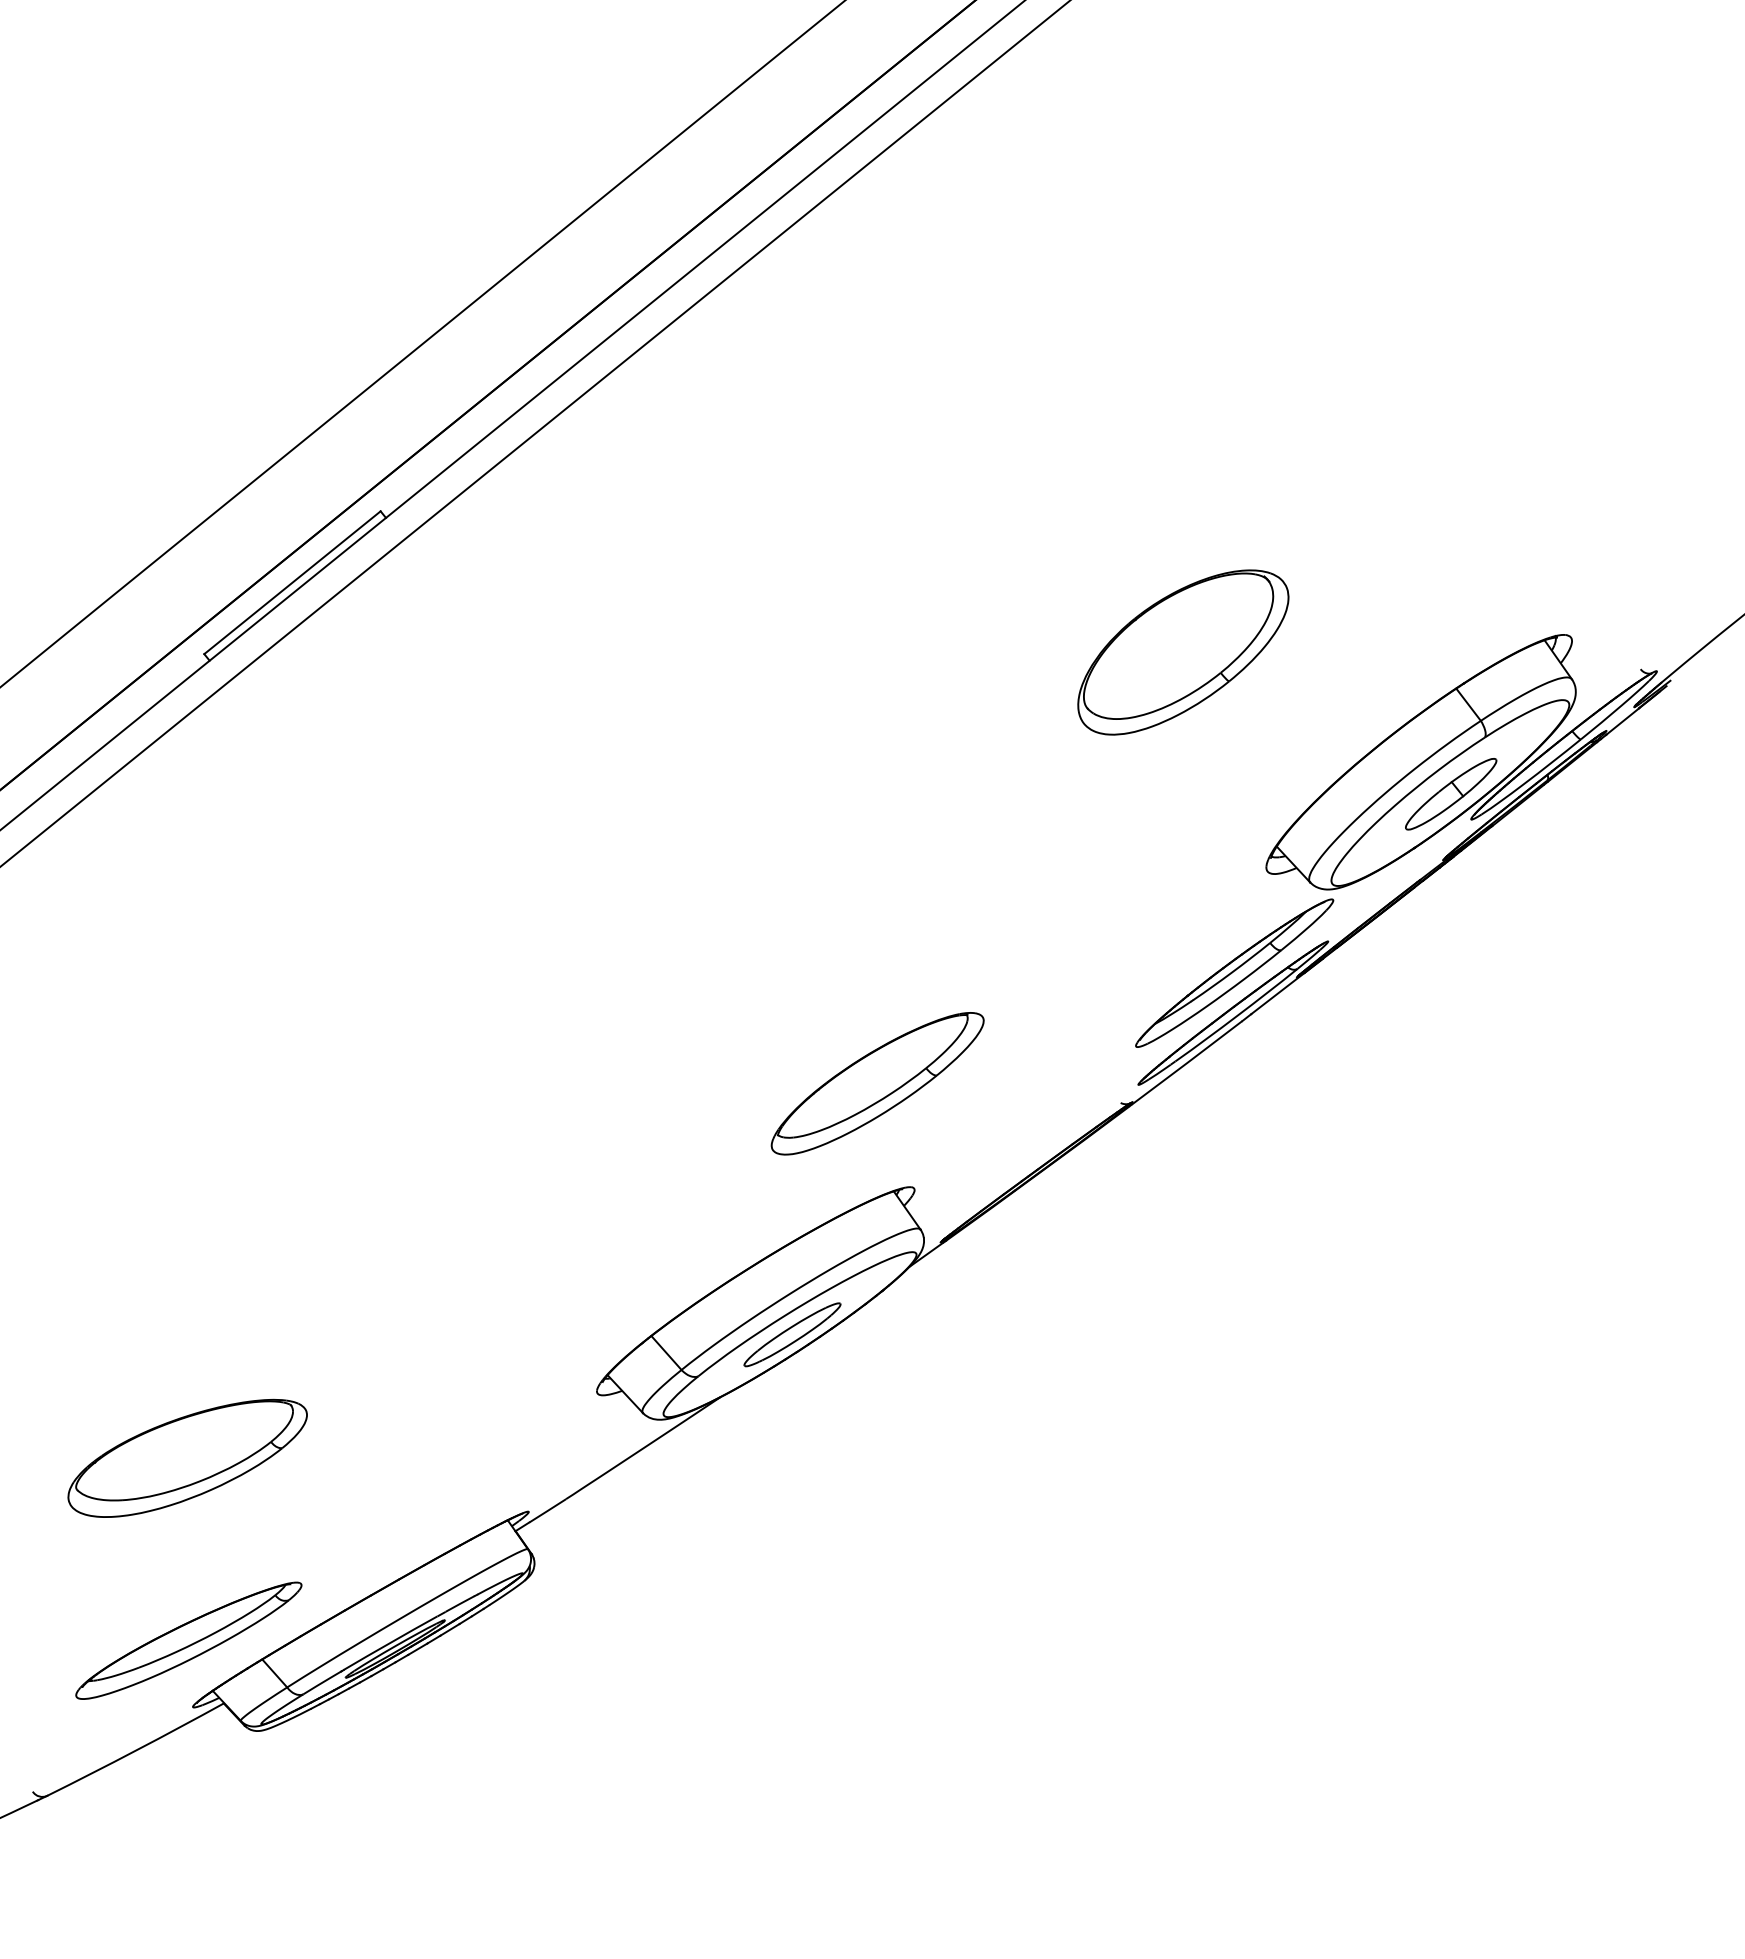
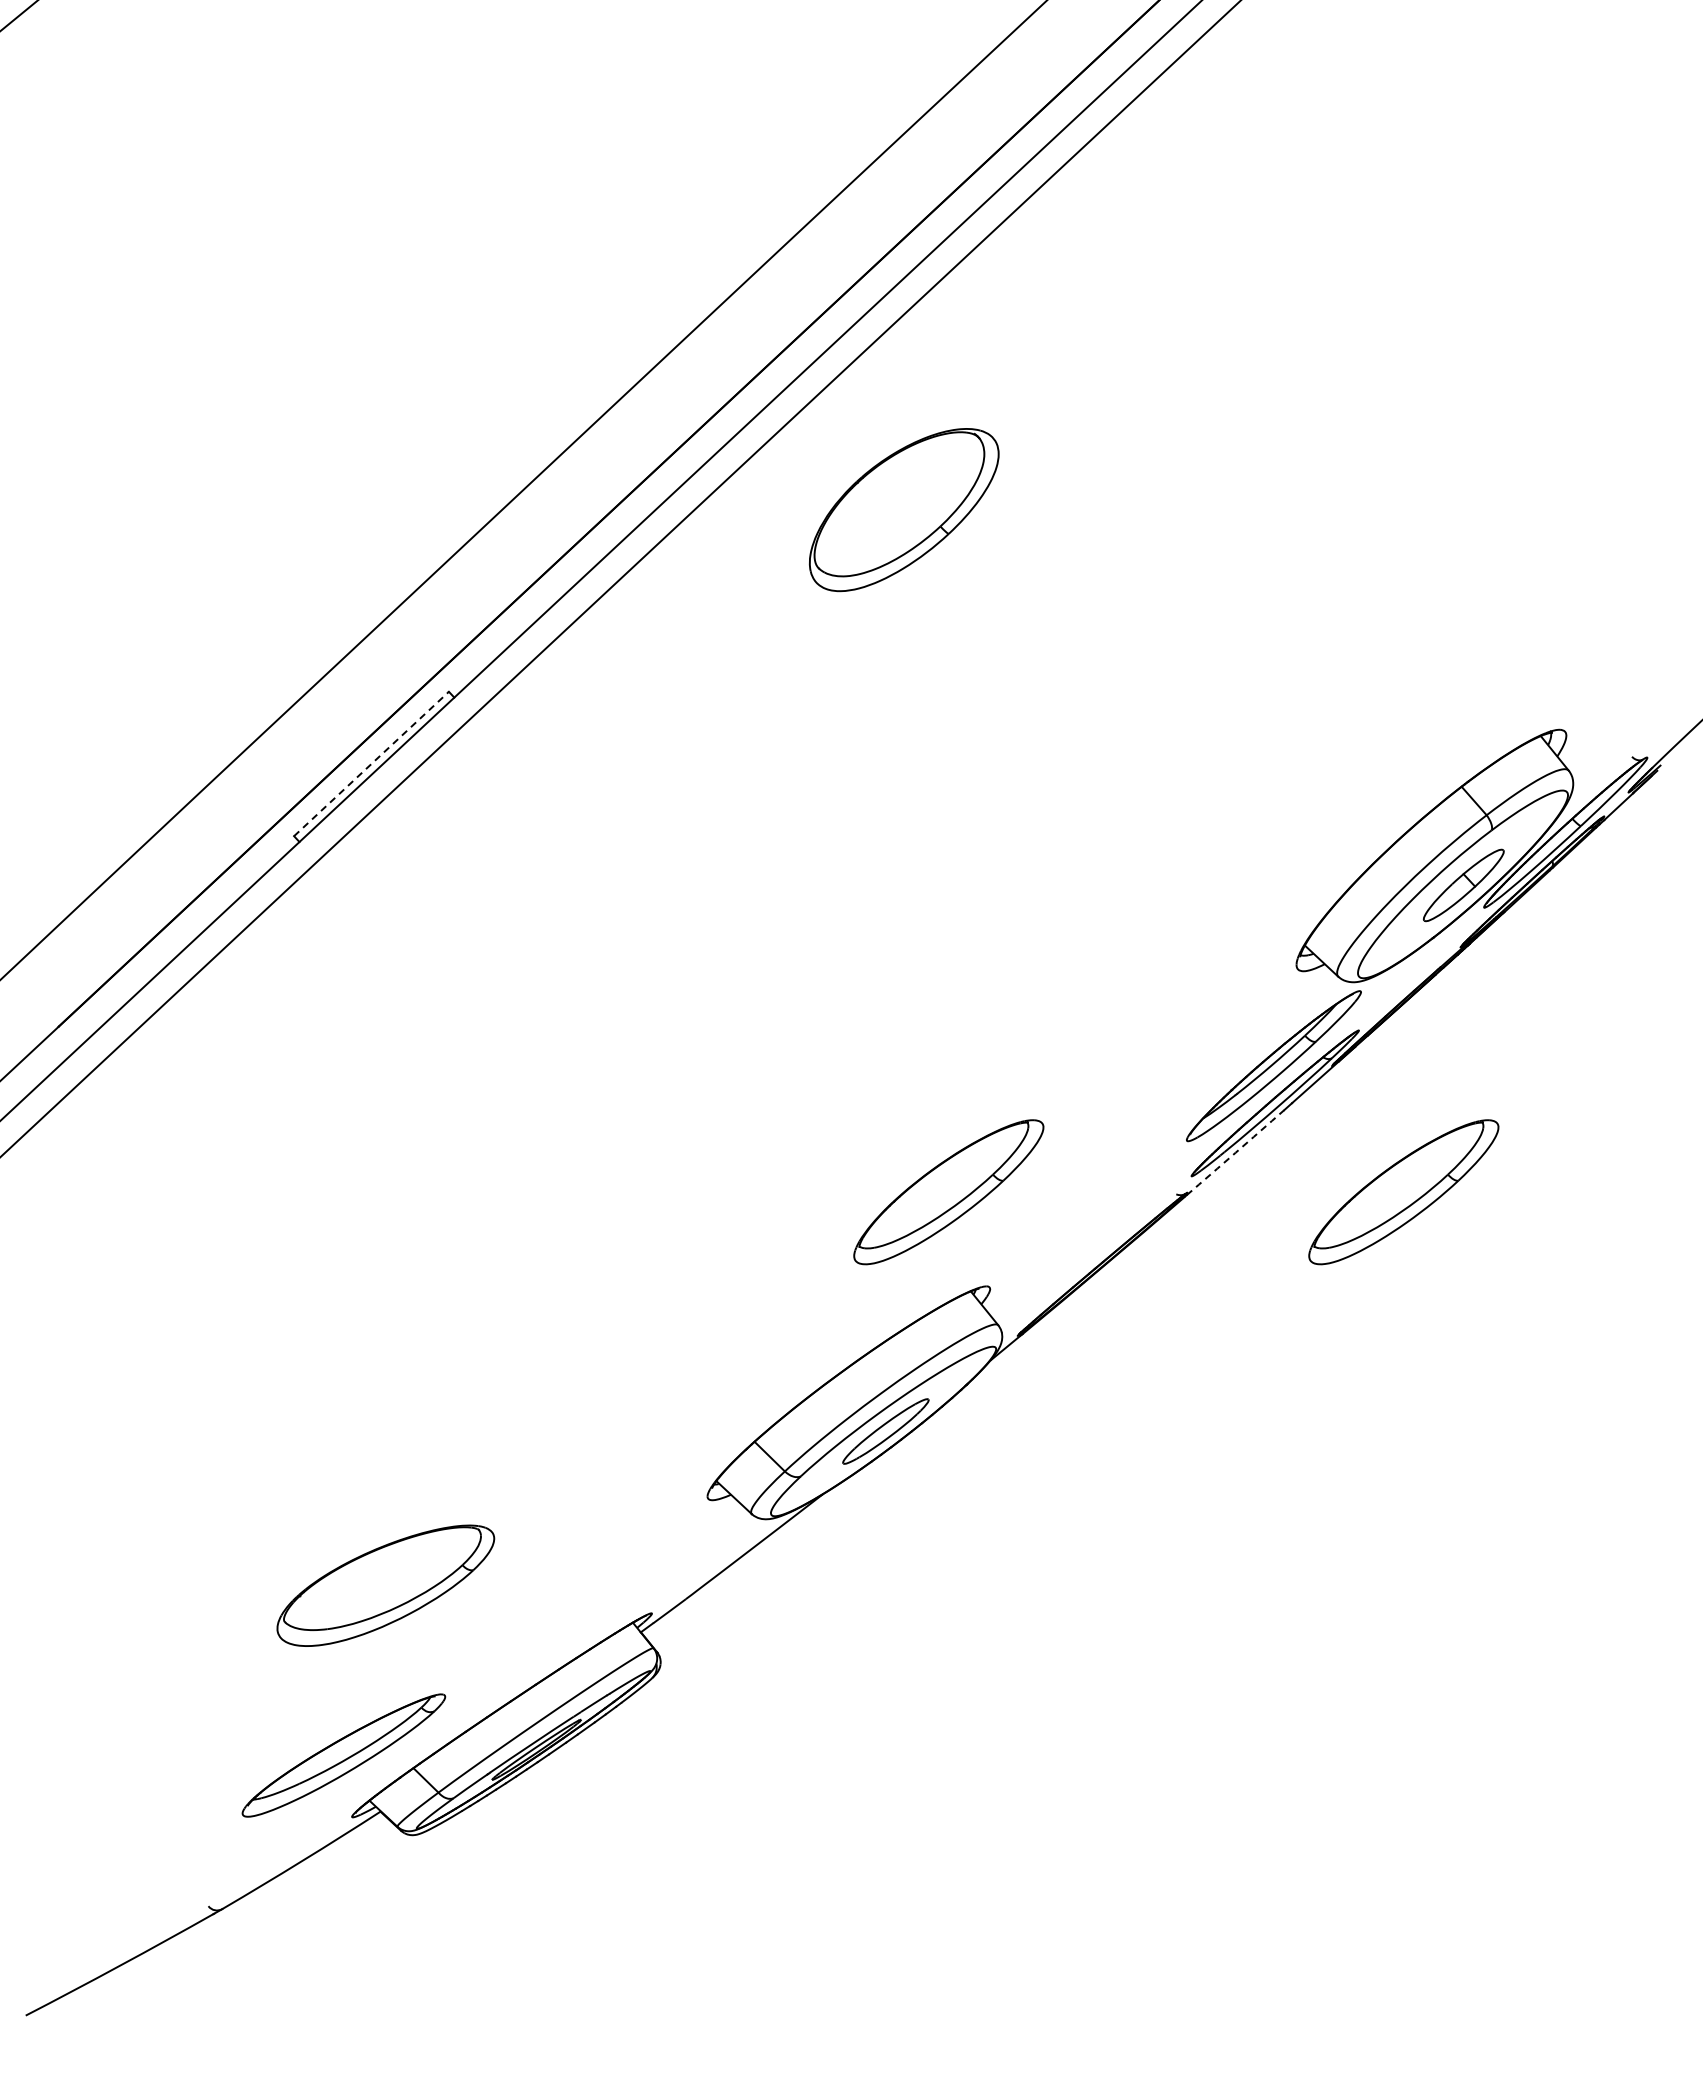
line: (292, 582) -> (371, 763), solid -> dashed
part: (1183, 653) -> (904, 510), moved
arc: (1187, 1062) -> (1235, 1152), solid -> dashed
part: (1363, 1117) -> (1403, 1192), added
part: (187, 1457) -> (385, 1585), moved

